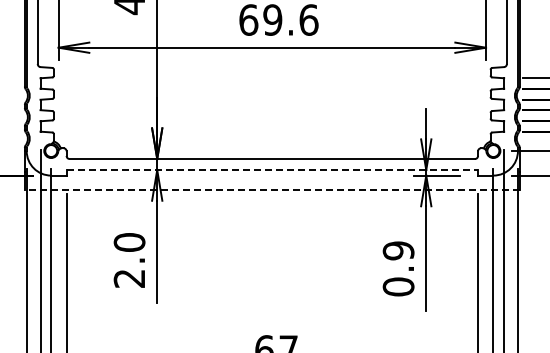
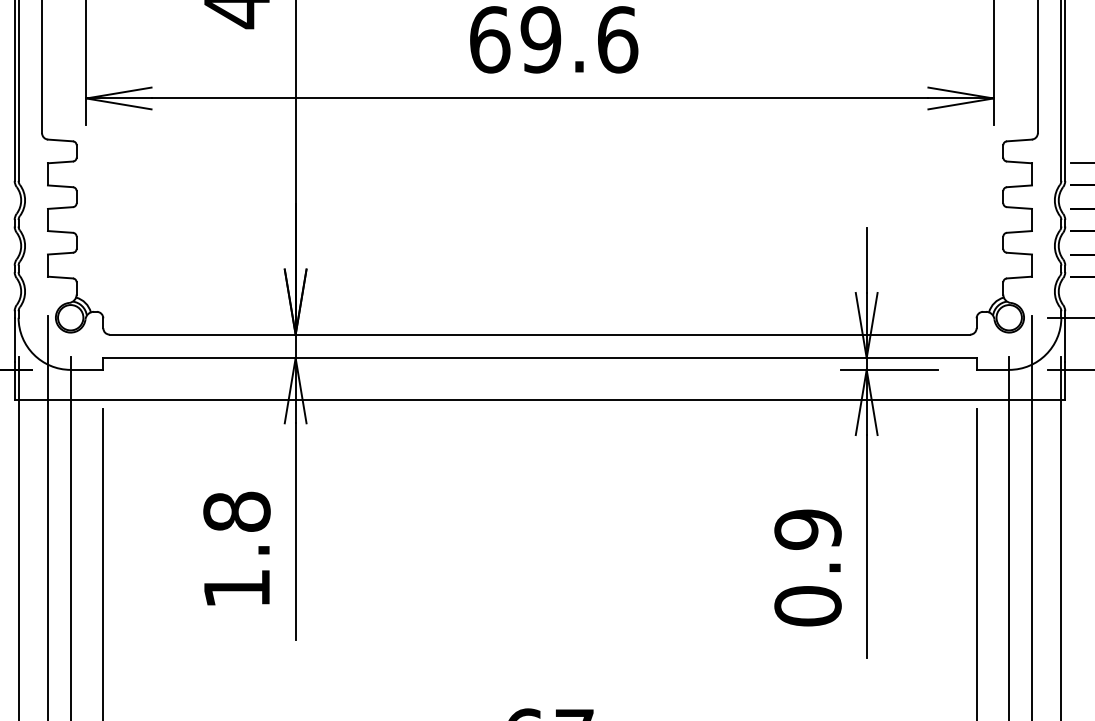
line: (272, 170) -> (540, 359), dashed -> solid
line: (271, 189) -> (538, 399), dashed -> solid
text: (129, 260) -> (236, 550), 2.0 -> 1.8

